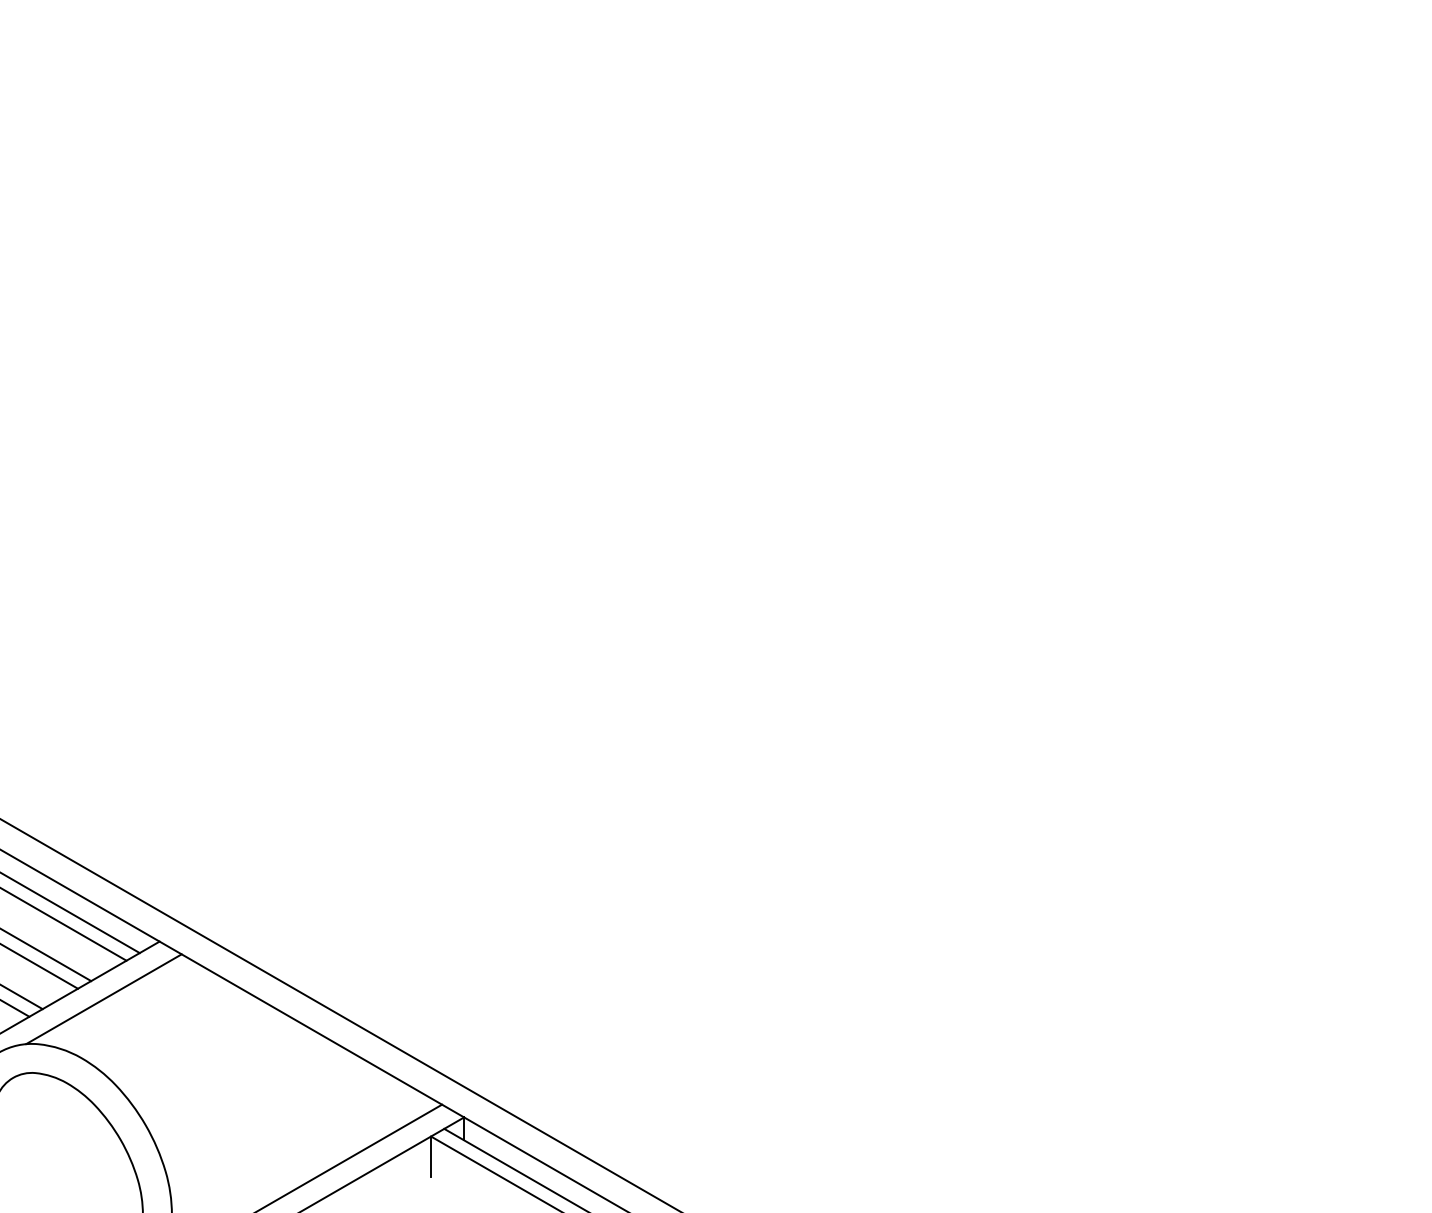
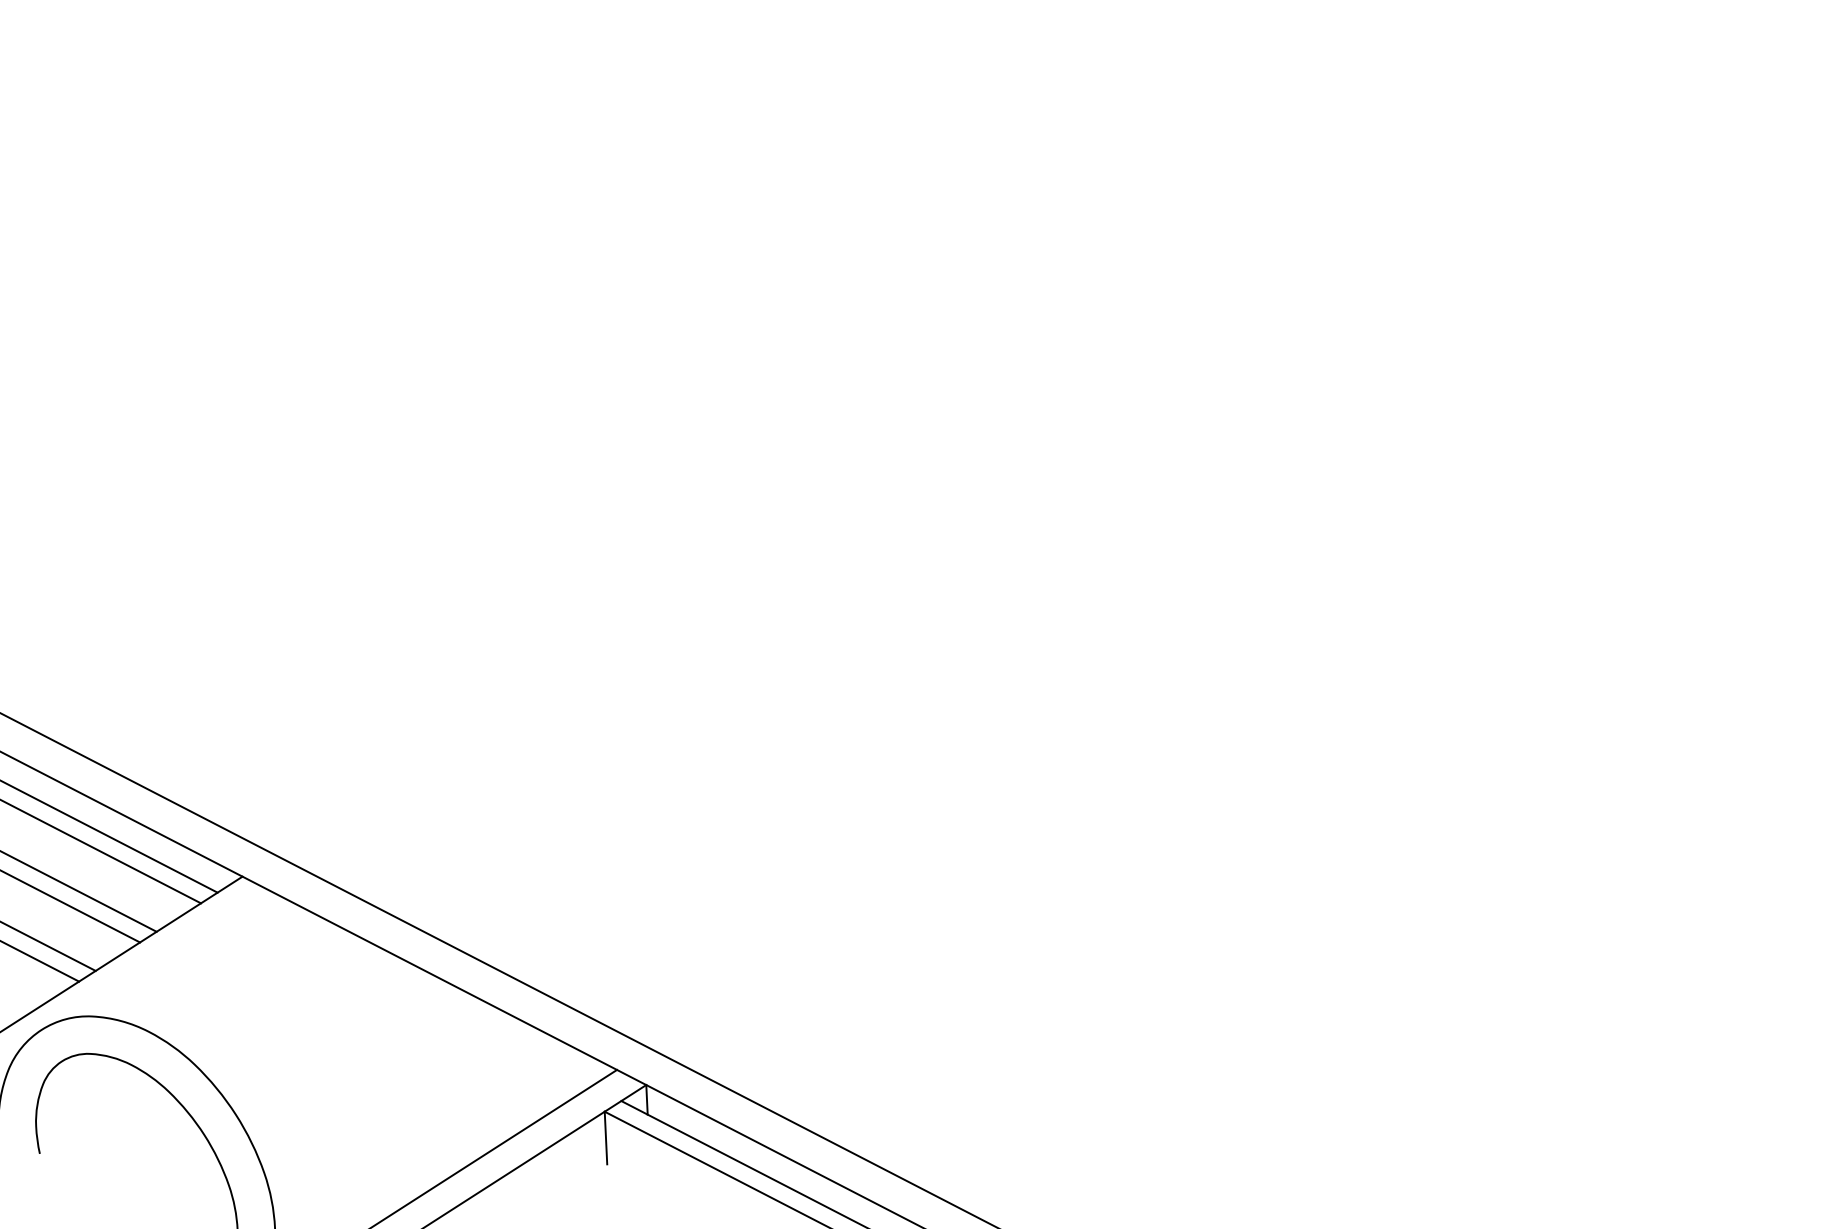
line: (103, 999) -> (173, 954), removed

